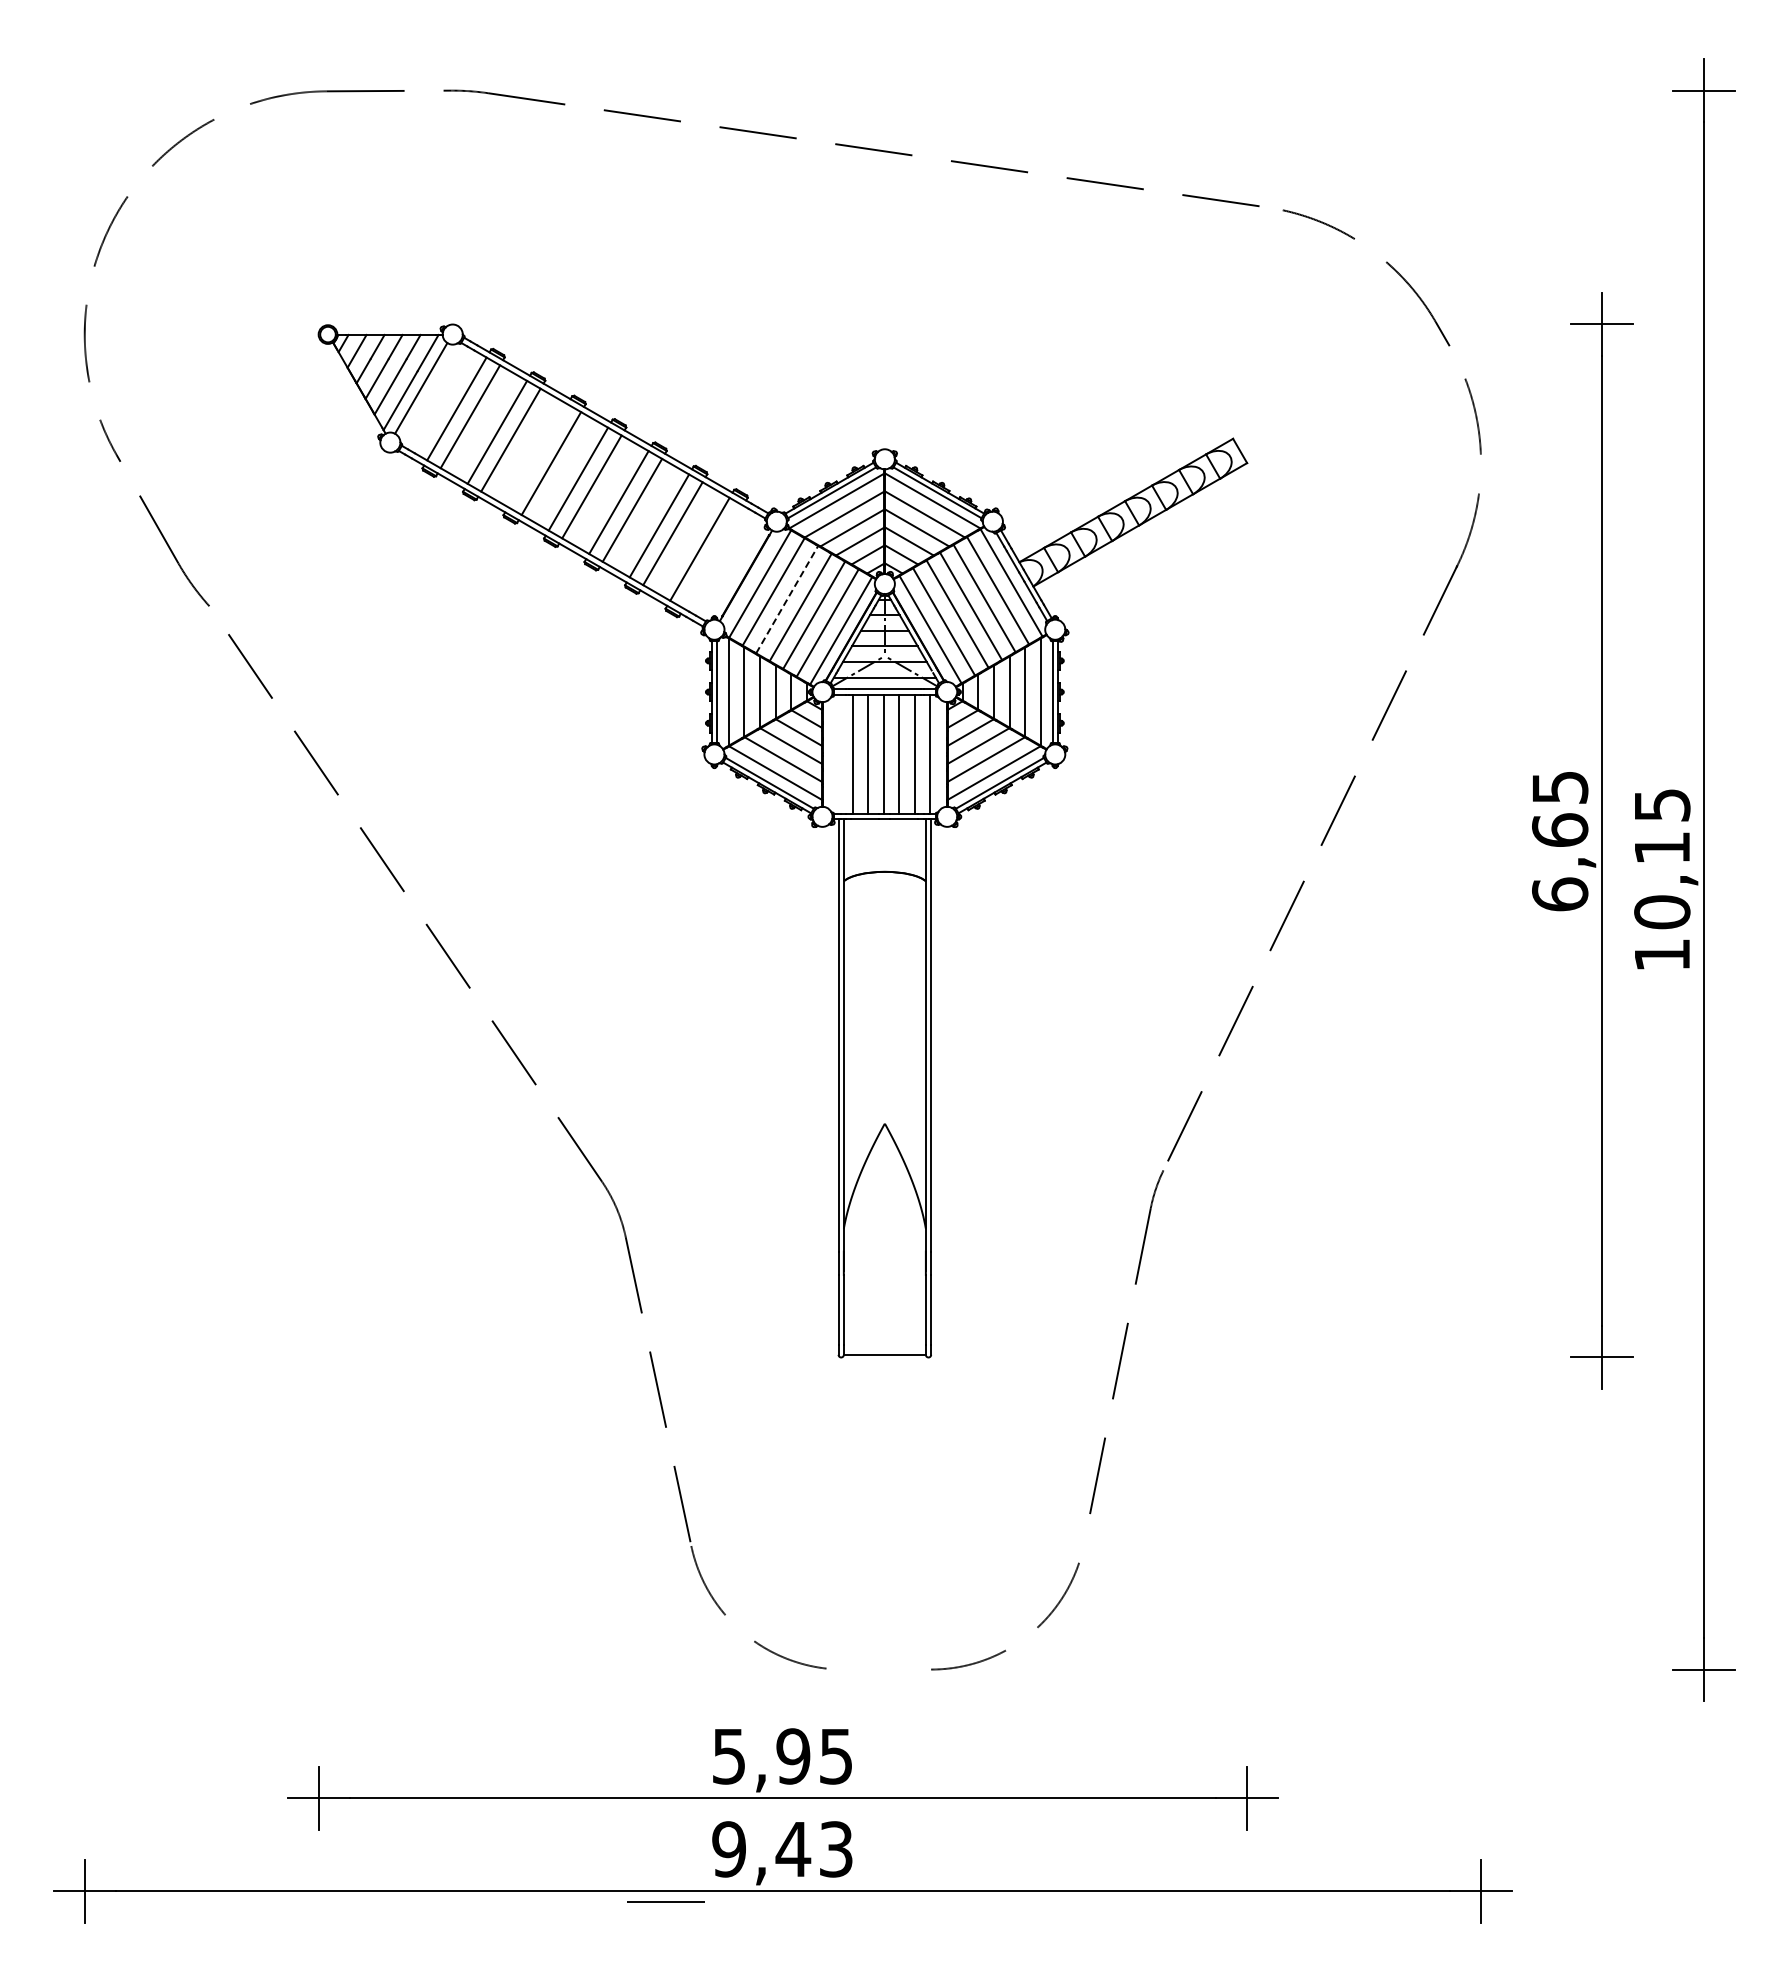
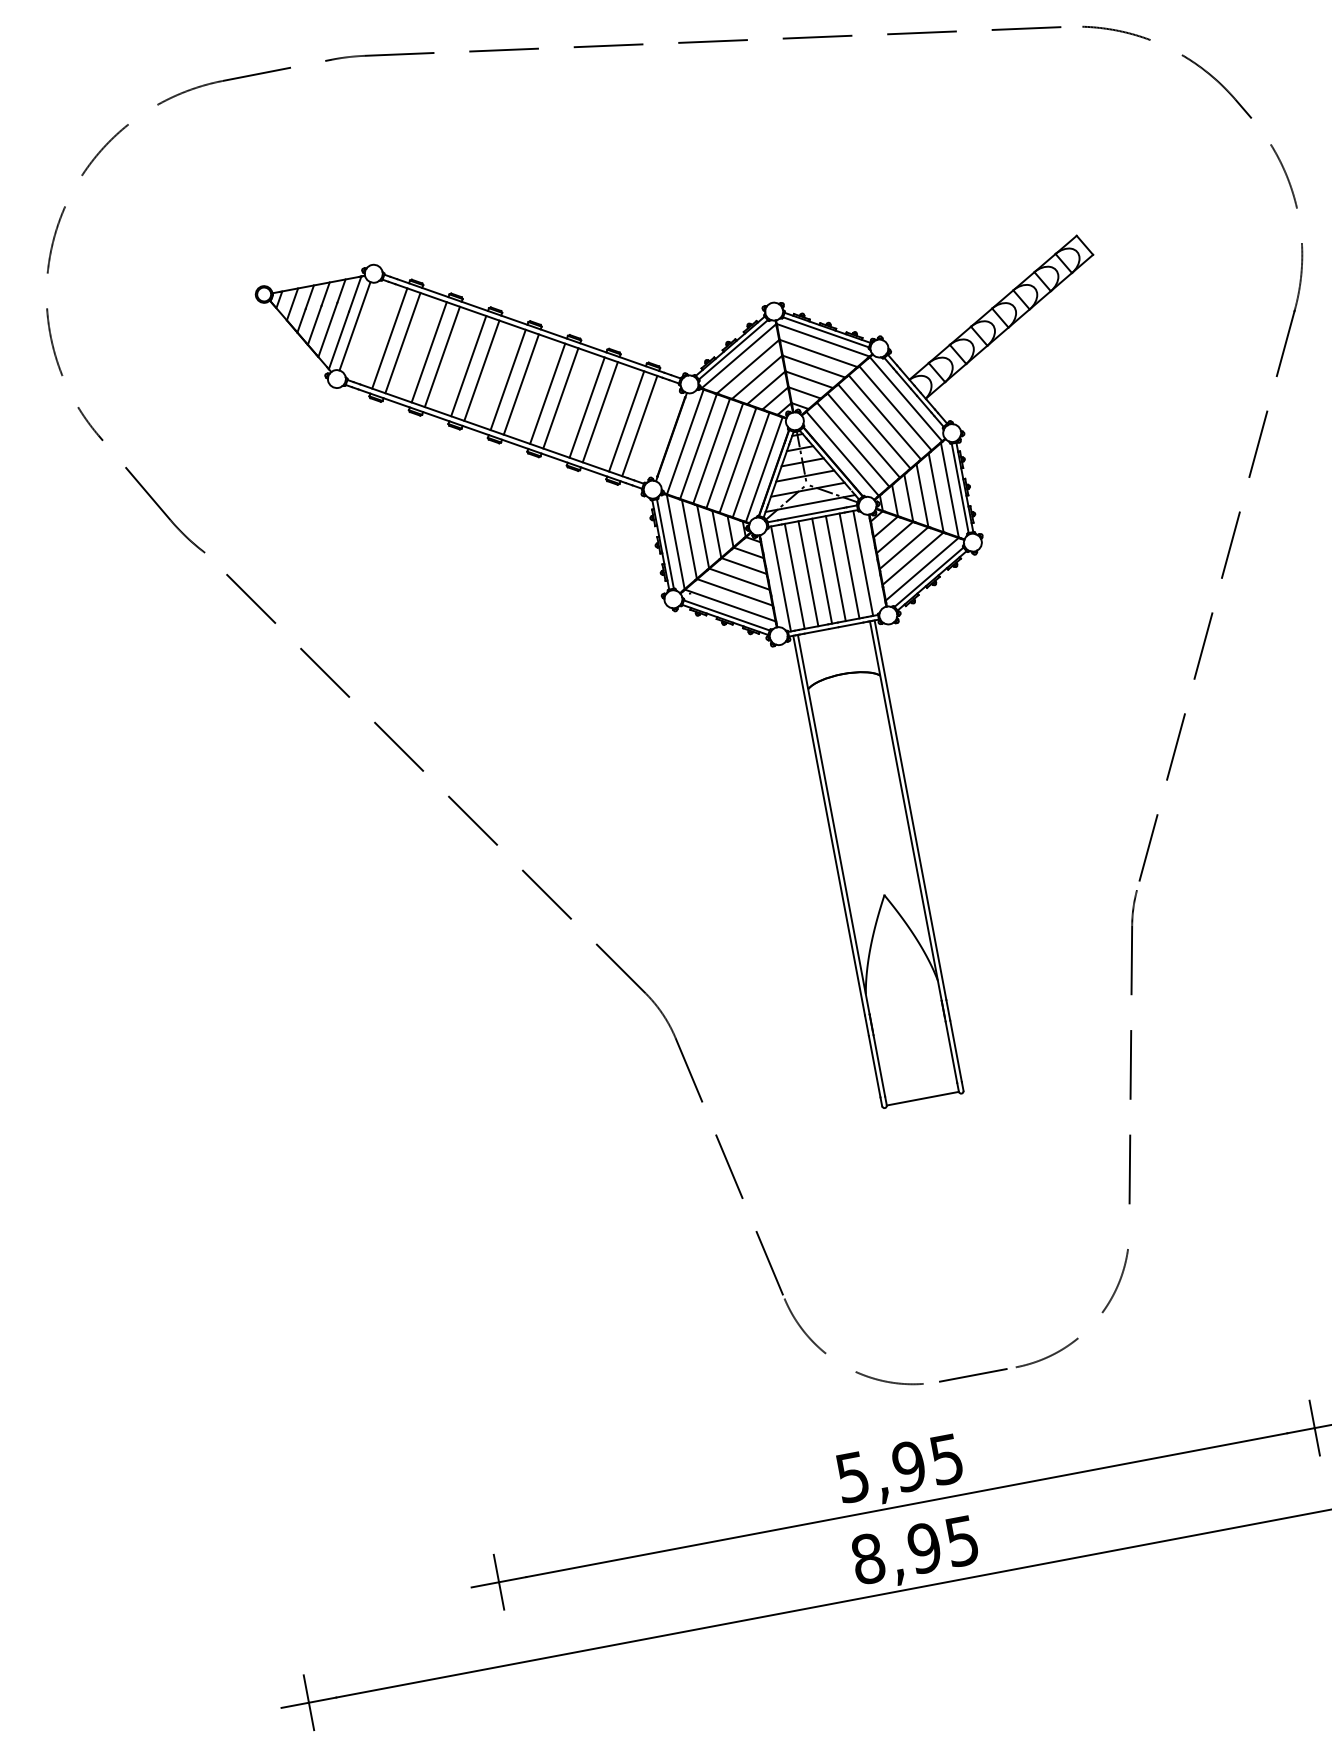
line: (537, 455) -> (468, 365), added
line: (713, 556) -> (639, 425), added
line: (787, 599) -> (711, 450), dashed -> solid
line: (836, 754) -> (780, 579), added
text: (782, 1849) -> (915, 1550), 9,43 -> 8,95
line: (665, 1901) -> (973, 1375), moved

